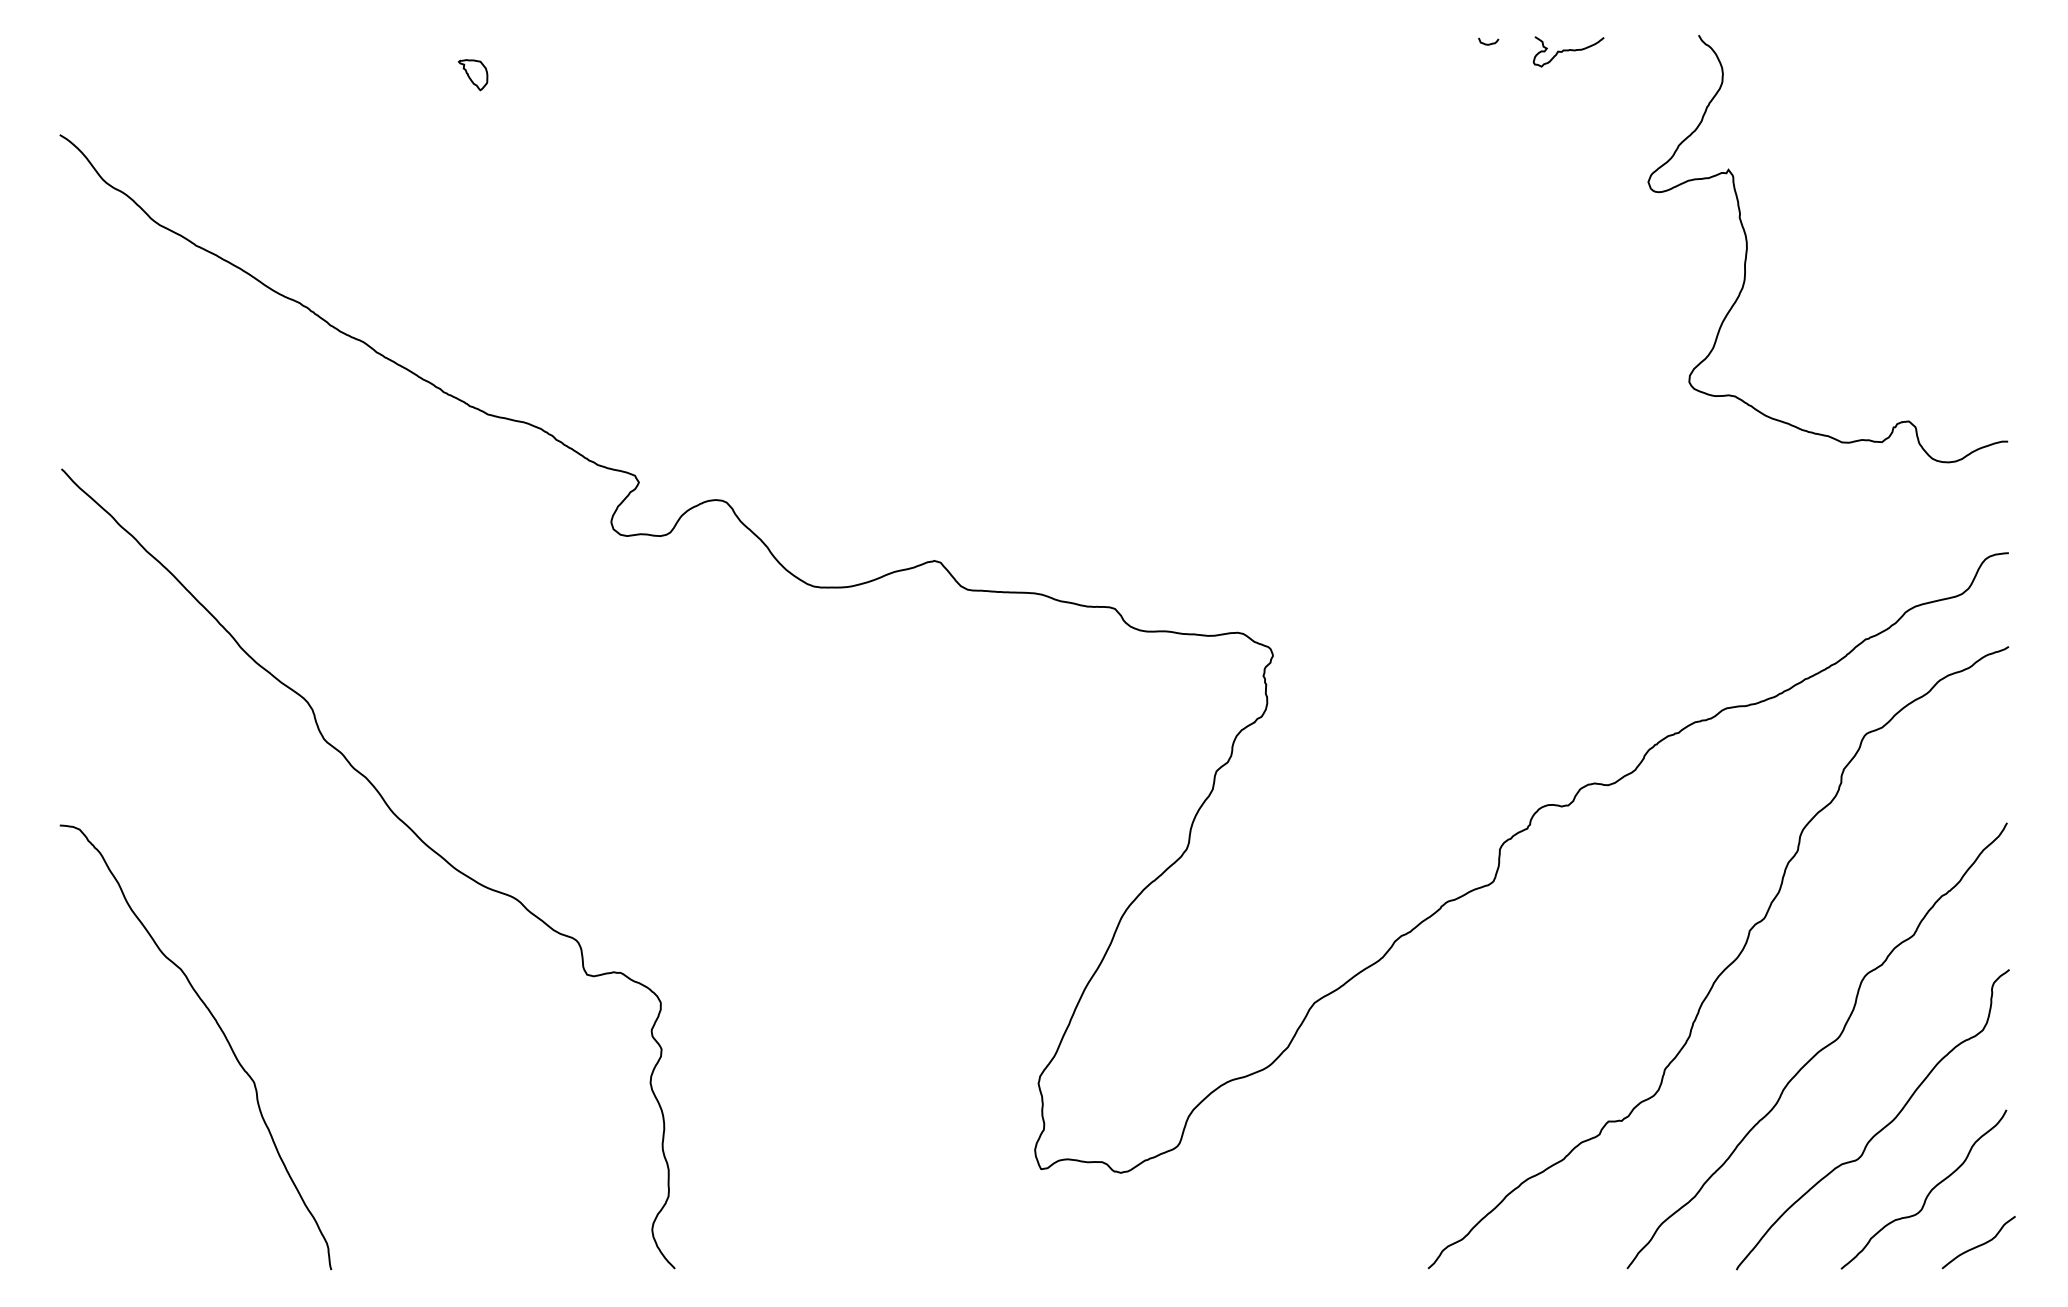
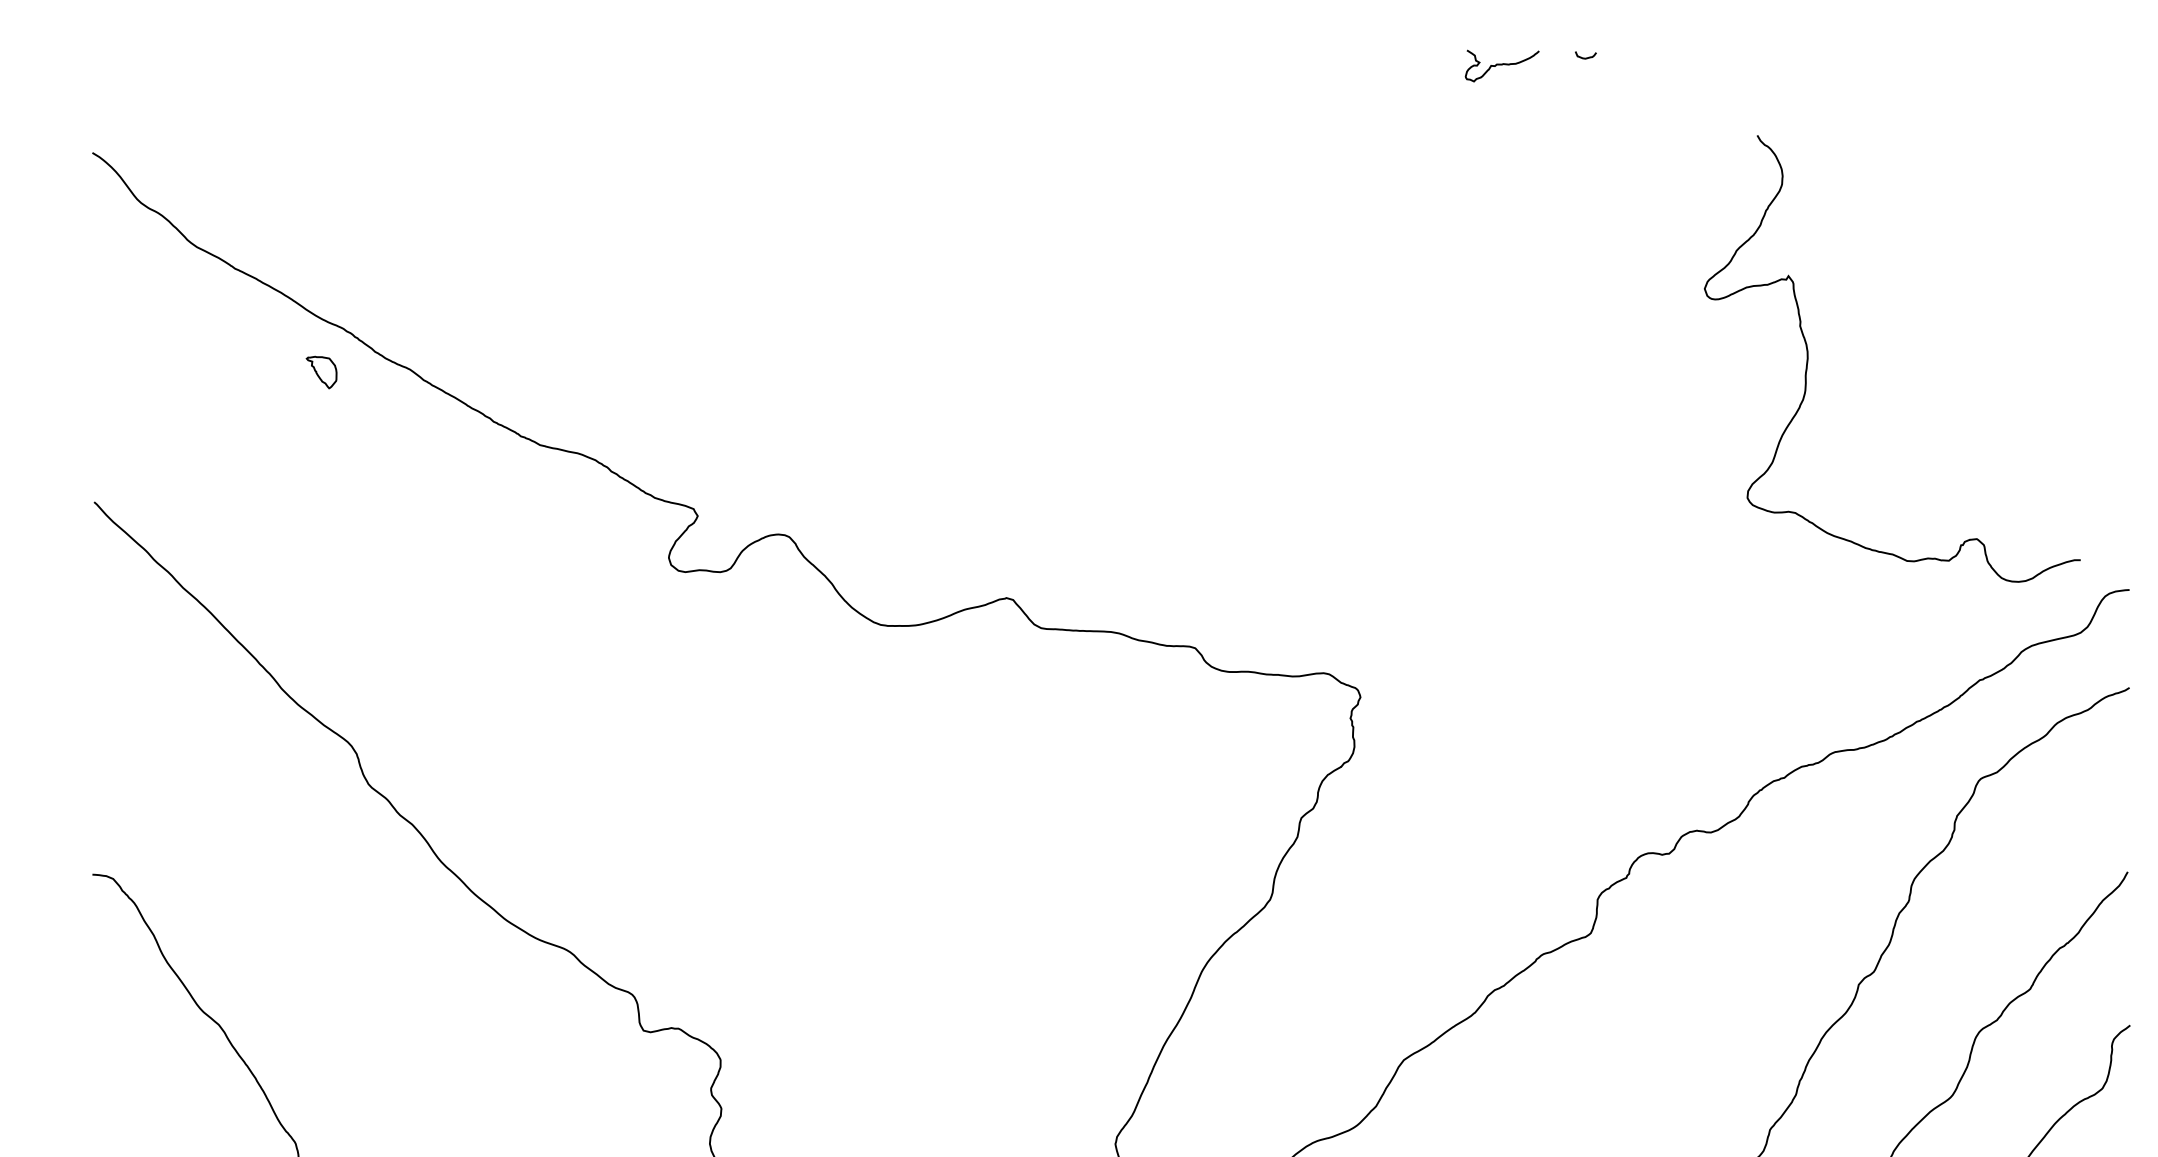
curve: (1568, 51) -> (1502, 65), moved
part: (472, 75) -> (321, 372), moved
curve: (1747, 249) -> (1808, 359), moved

